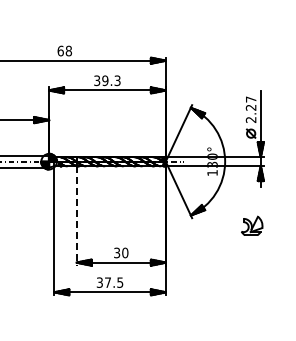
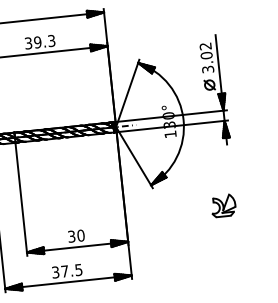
text: (250, 109) -> (206, 57), 2.27 -> 3.02
line: (76, 215) -> (21, 198), dashed -> solid
part: (252, 225) -> (223, 205), moved

